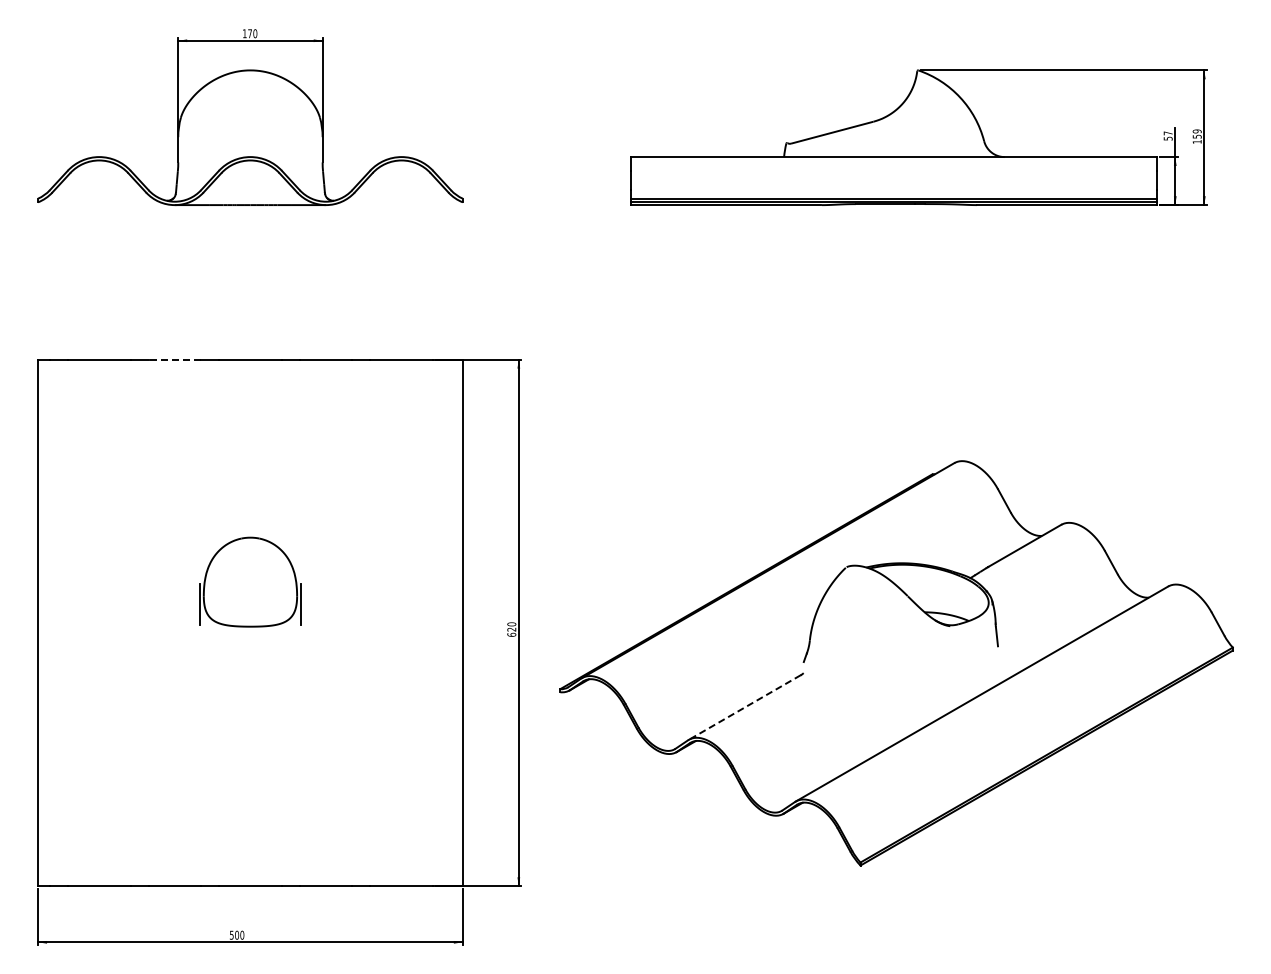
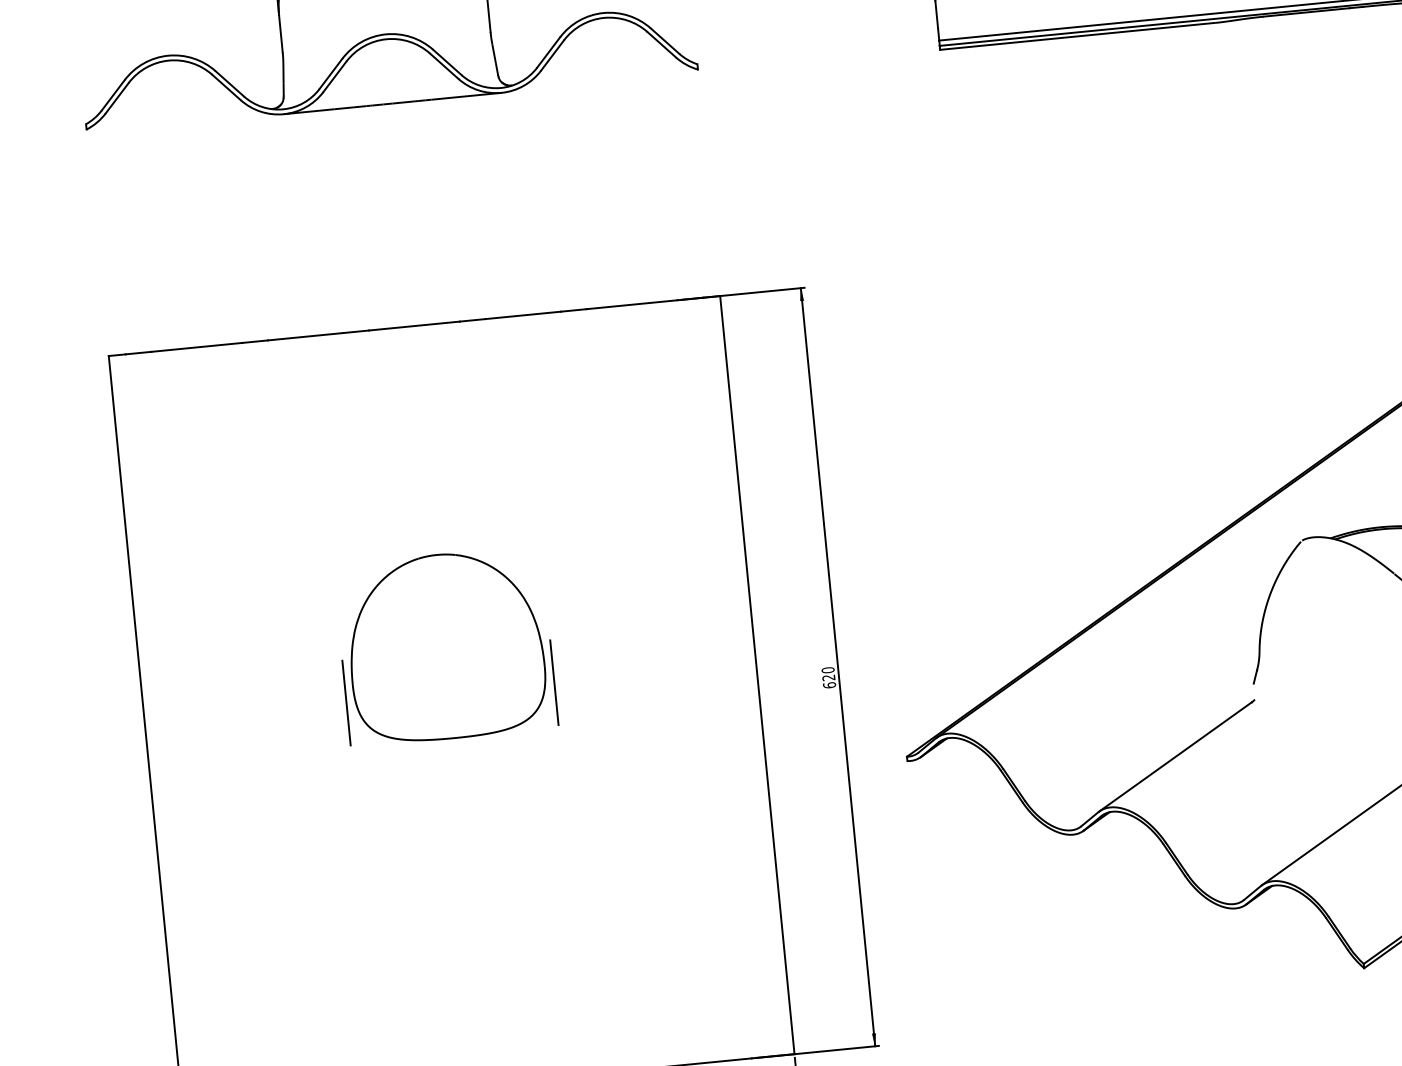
line: (174, 359) -> (305, 336), dashed -> solid
part: (250, 581) -> (445, 645), size x1.43
line: (744, 707) -> (1174, 757), dashed -> solid

